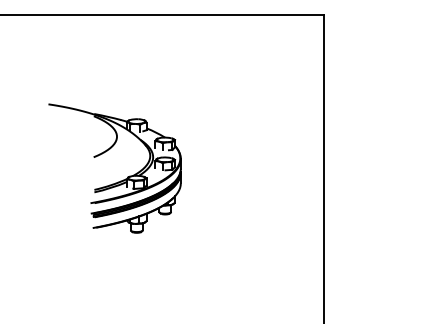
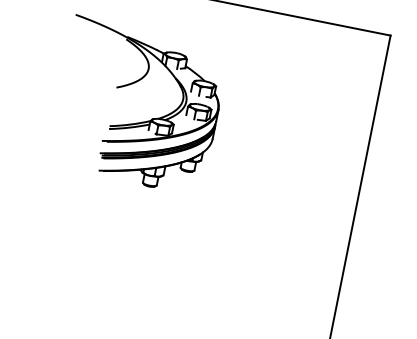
part: (120, 180) -> (142, 121), moved

